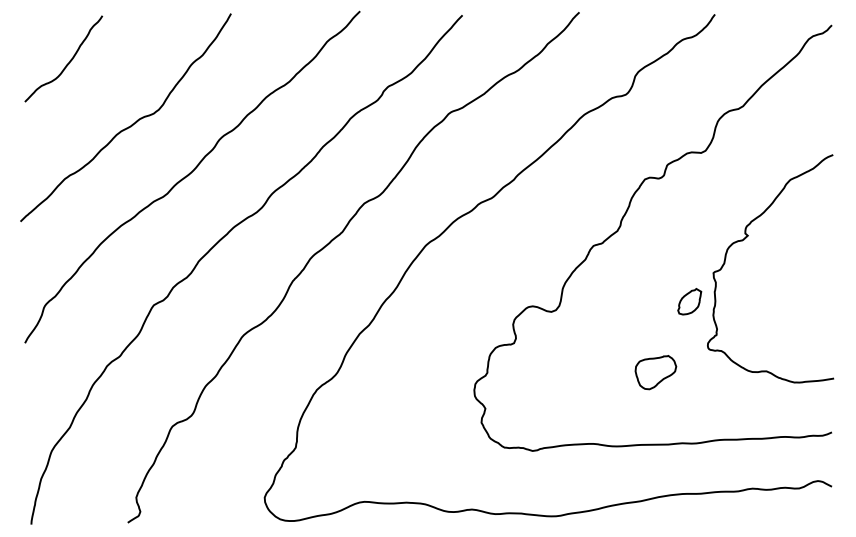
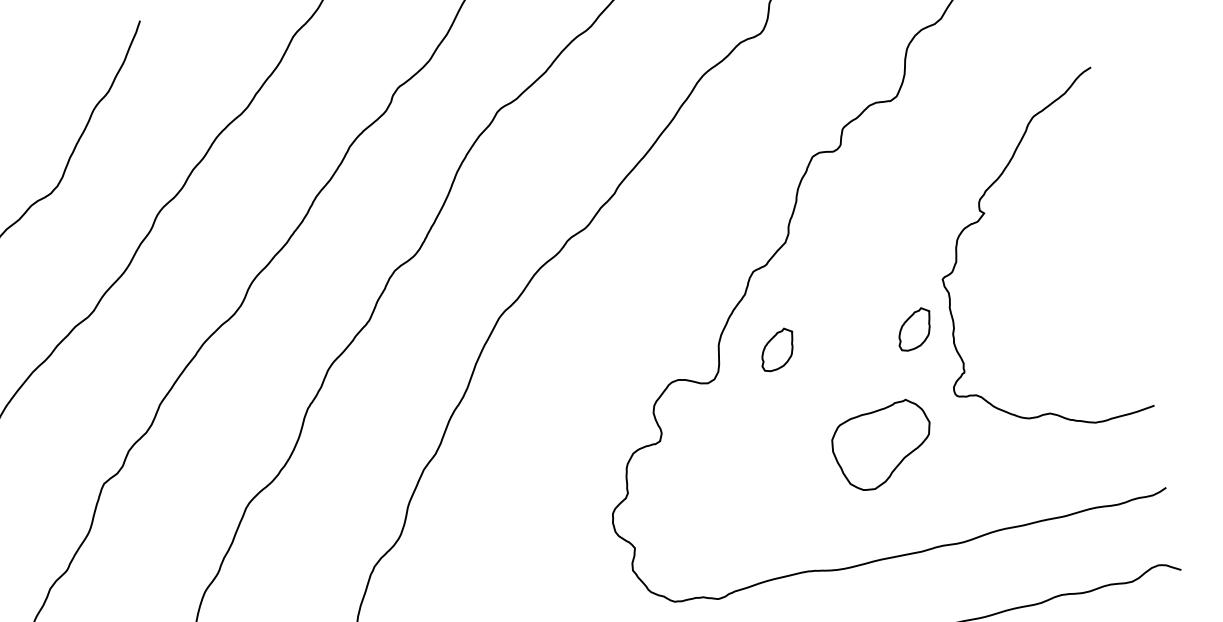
part: (599, 298) -> (777, 349), added
part: (655, 372) -> (882, 446), size x1.6

